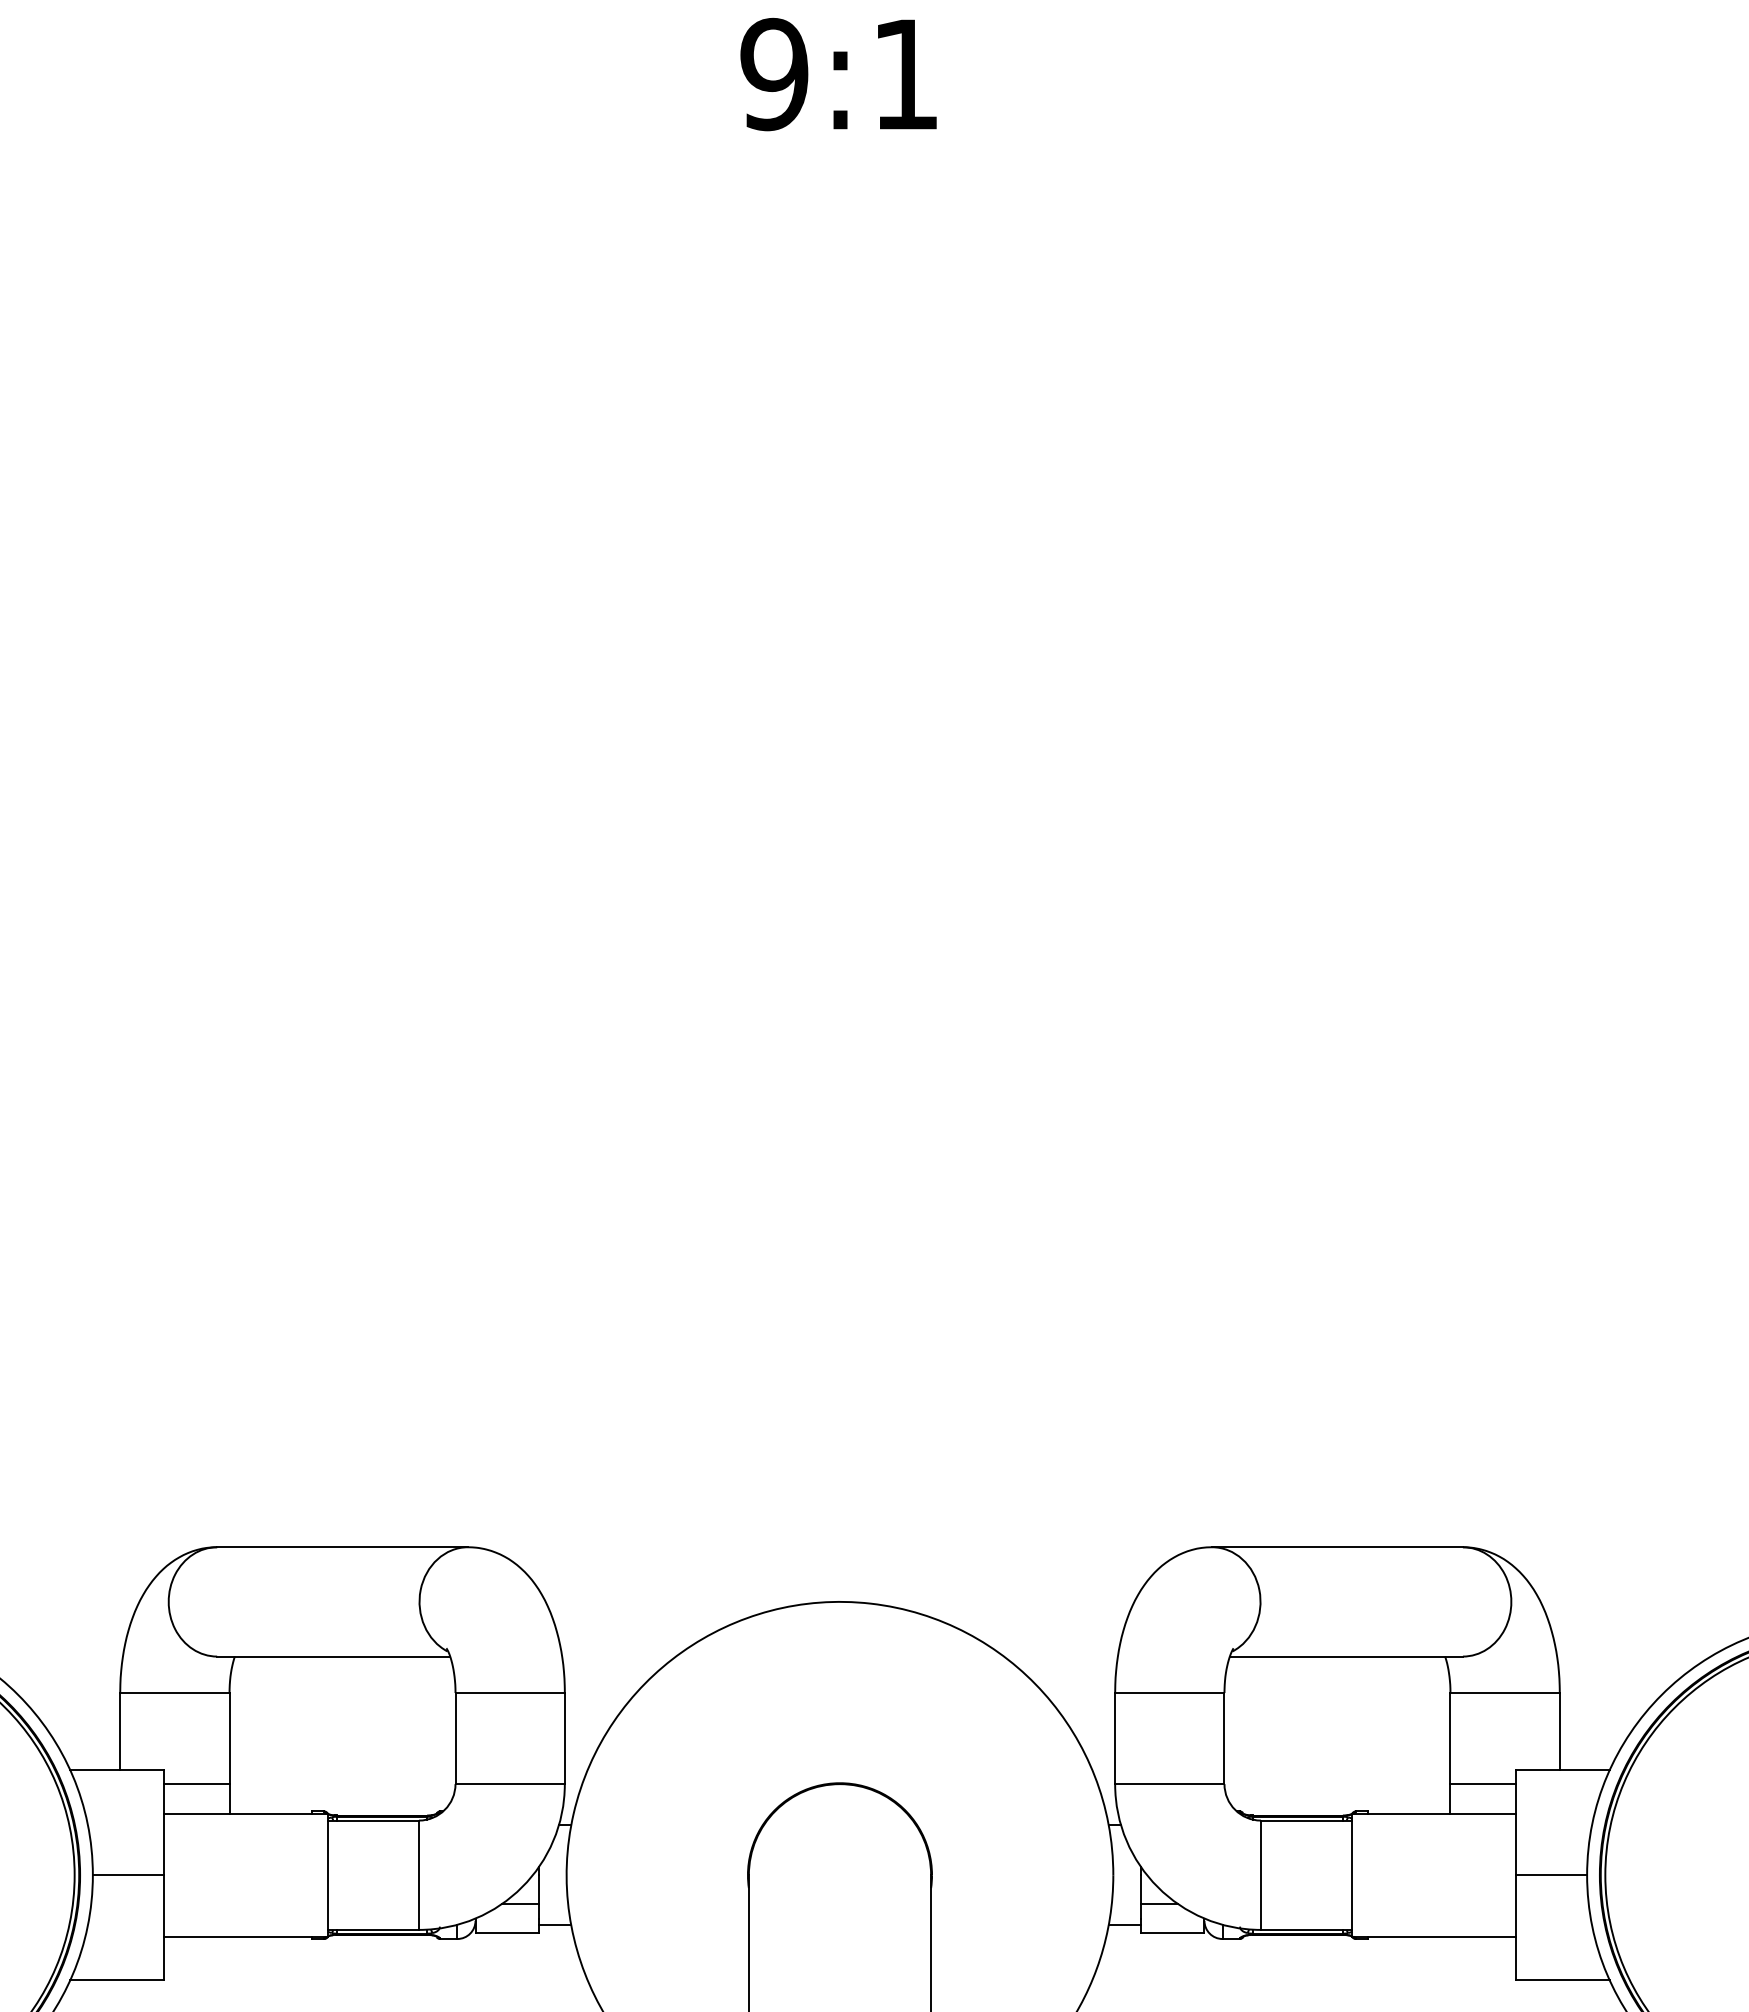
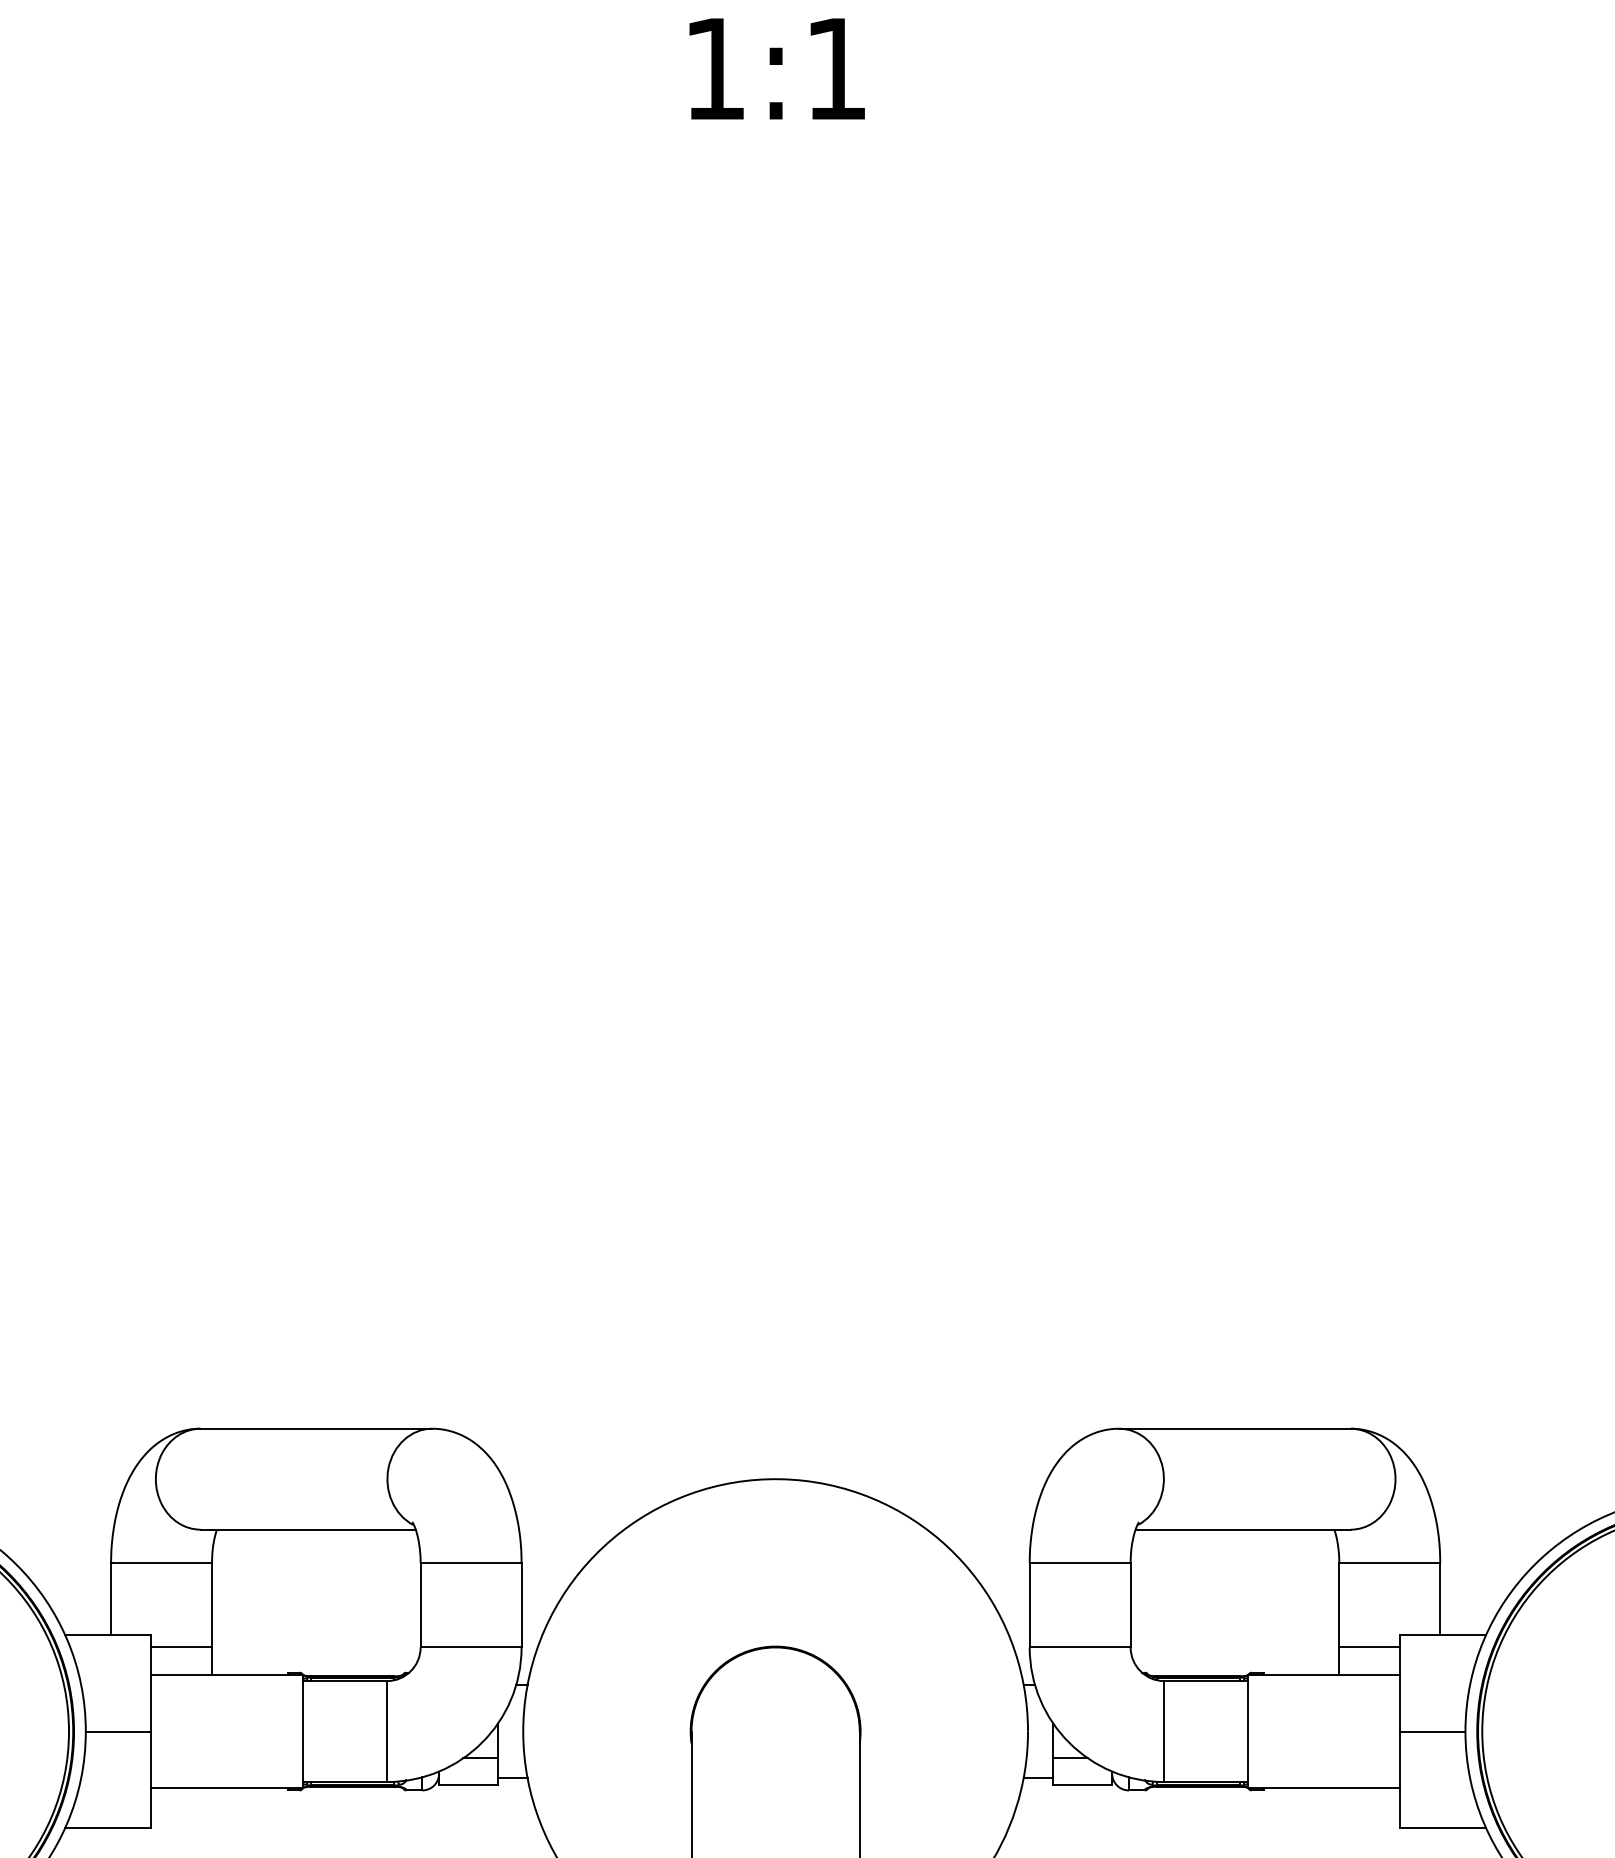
text: (774, 74) -> (715, 68), 9:1 -> 1:1

